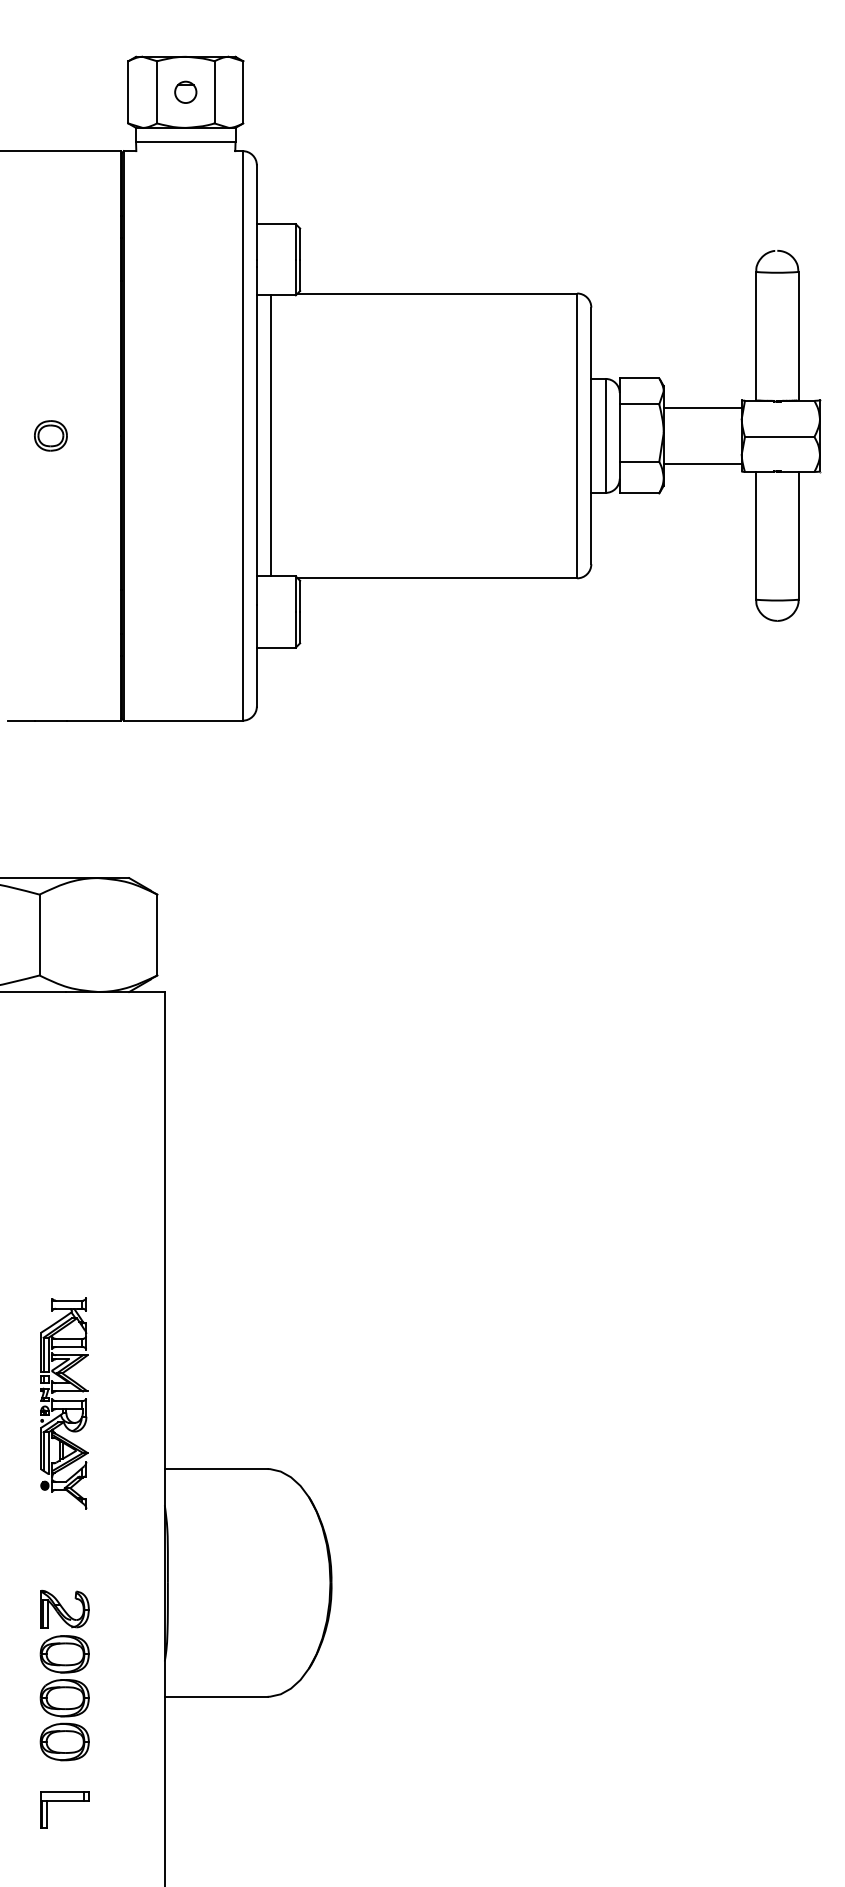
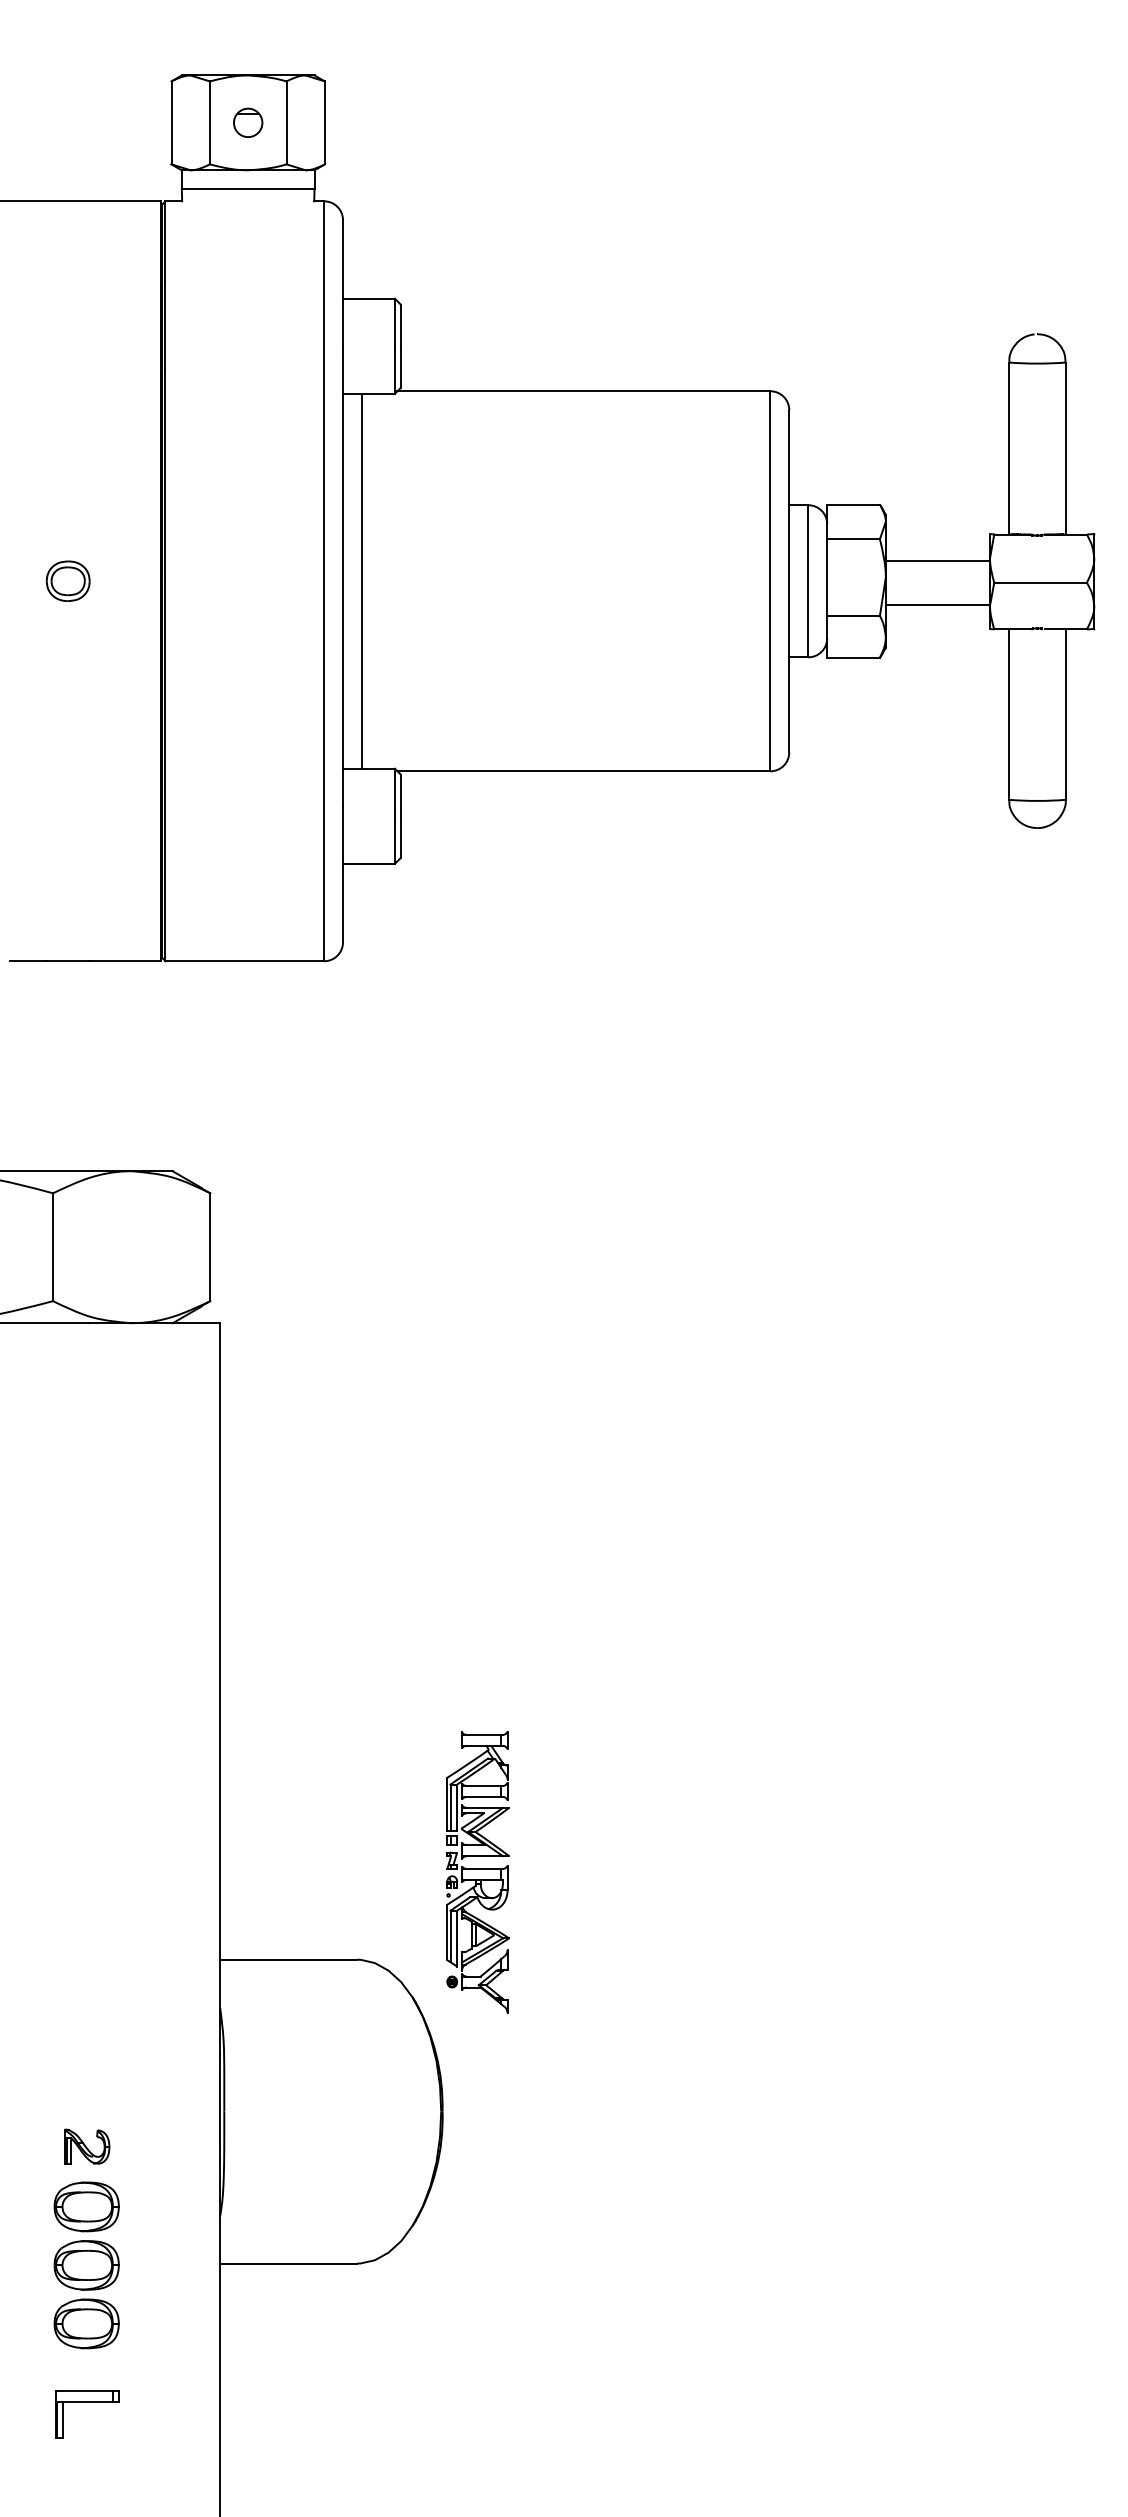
line: (702, 407) -> (937, 605), moved
line: (702, 464) -> (937, 561), moved
part: (63, 1403) -> (477, 1872), moved
part: (65, 1609) -> (87, 2146), size x0.7

